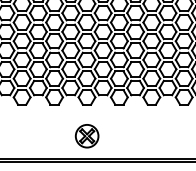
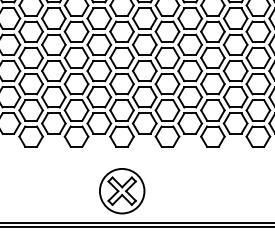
part: (87, 135) -> (122, 190), size x1.4

